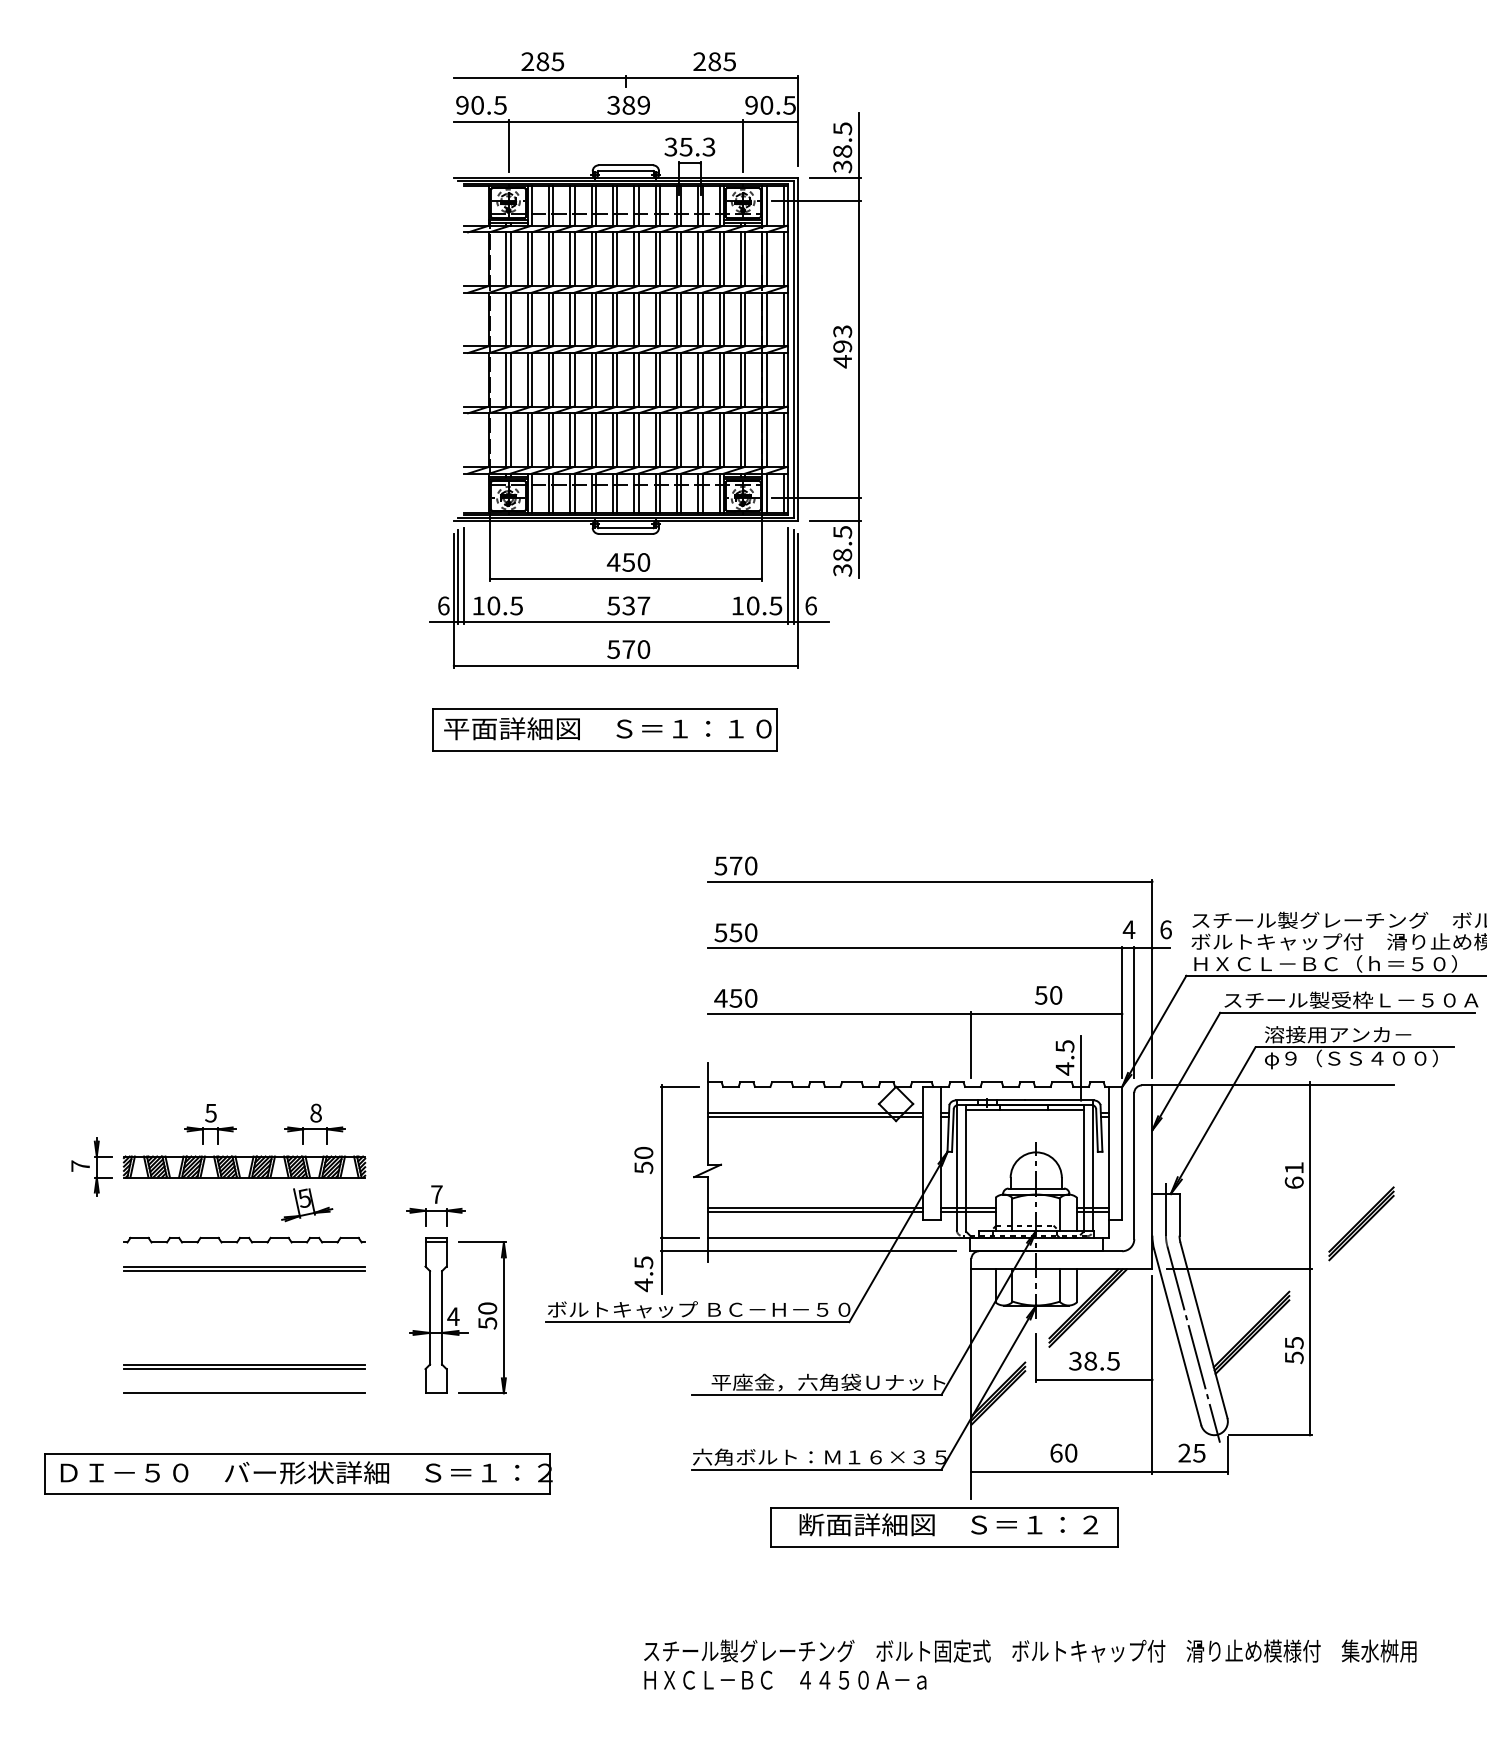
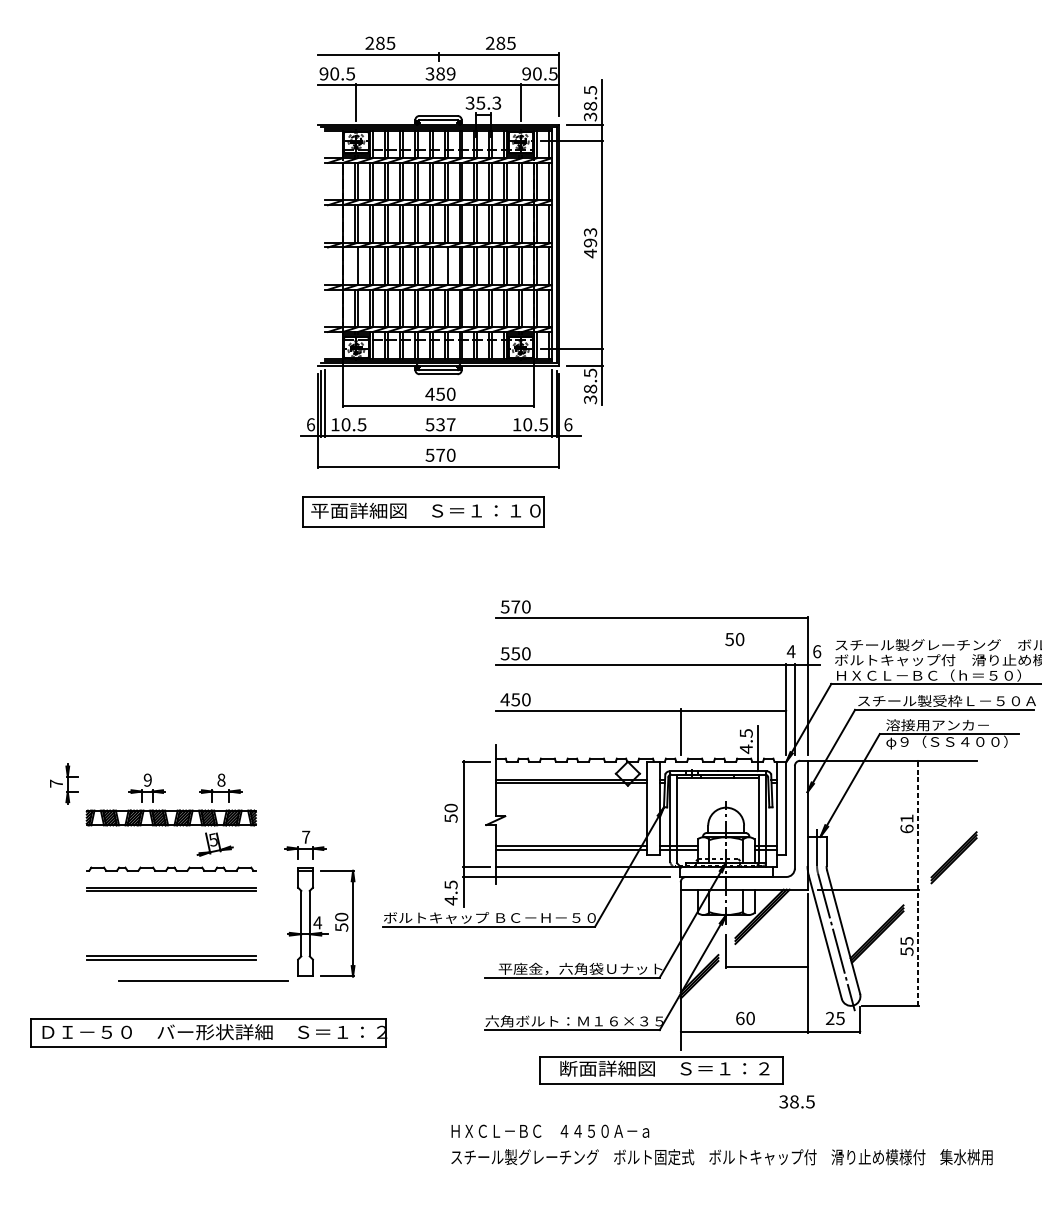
line: (506, 379) -> (354, 266), removed
line: (634, 379) -> (444, 266), removed
text: (1048, 995) -> (734, 639), moved
text: (210, 1112) -> (147, 779), 5 -> 9
part: (91, 1166) -> (64, 783), moved
line: (1309, 1258) -> (917, 882), solid -> dashed
text: (1094, 1360) -> (797, 1101), moved
line: (244, 1392) -> (203, 980), moved
text: (785, 1679) -> (550, 1130), moved

